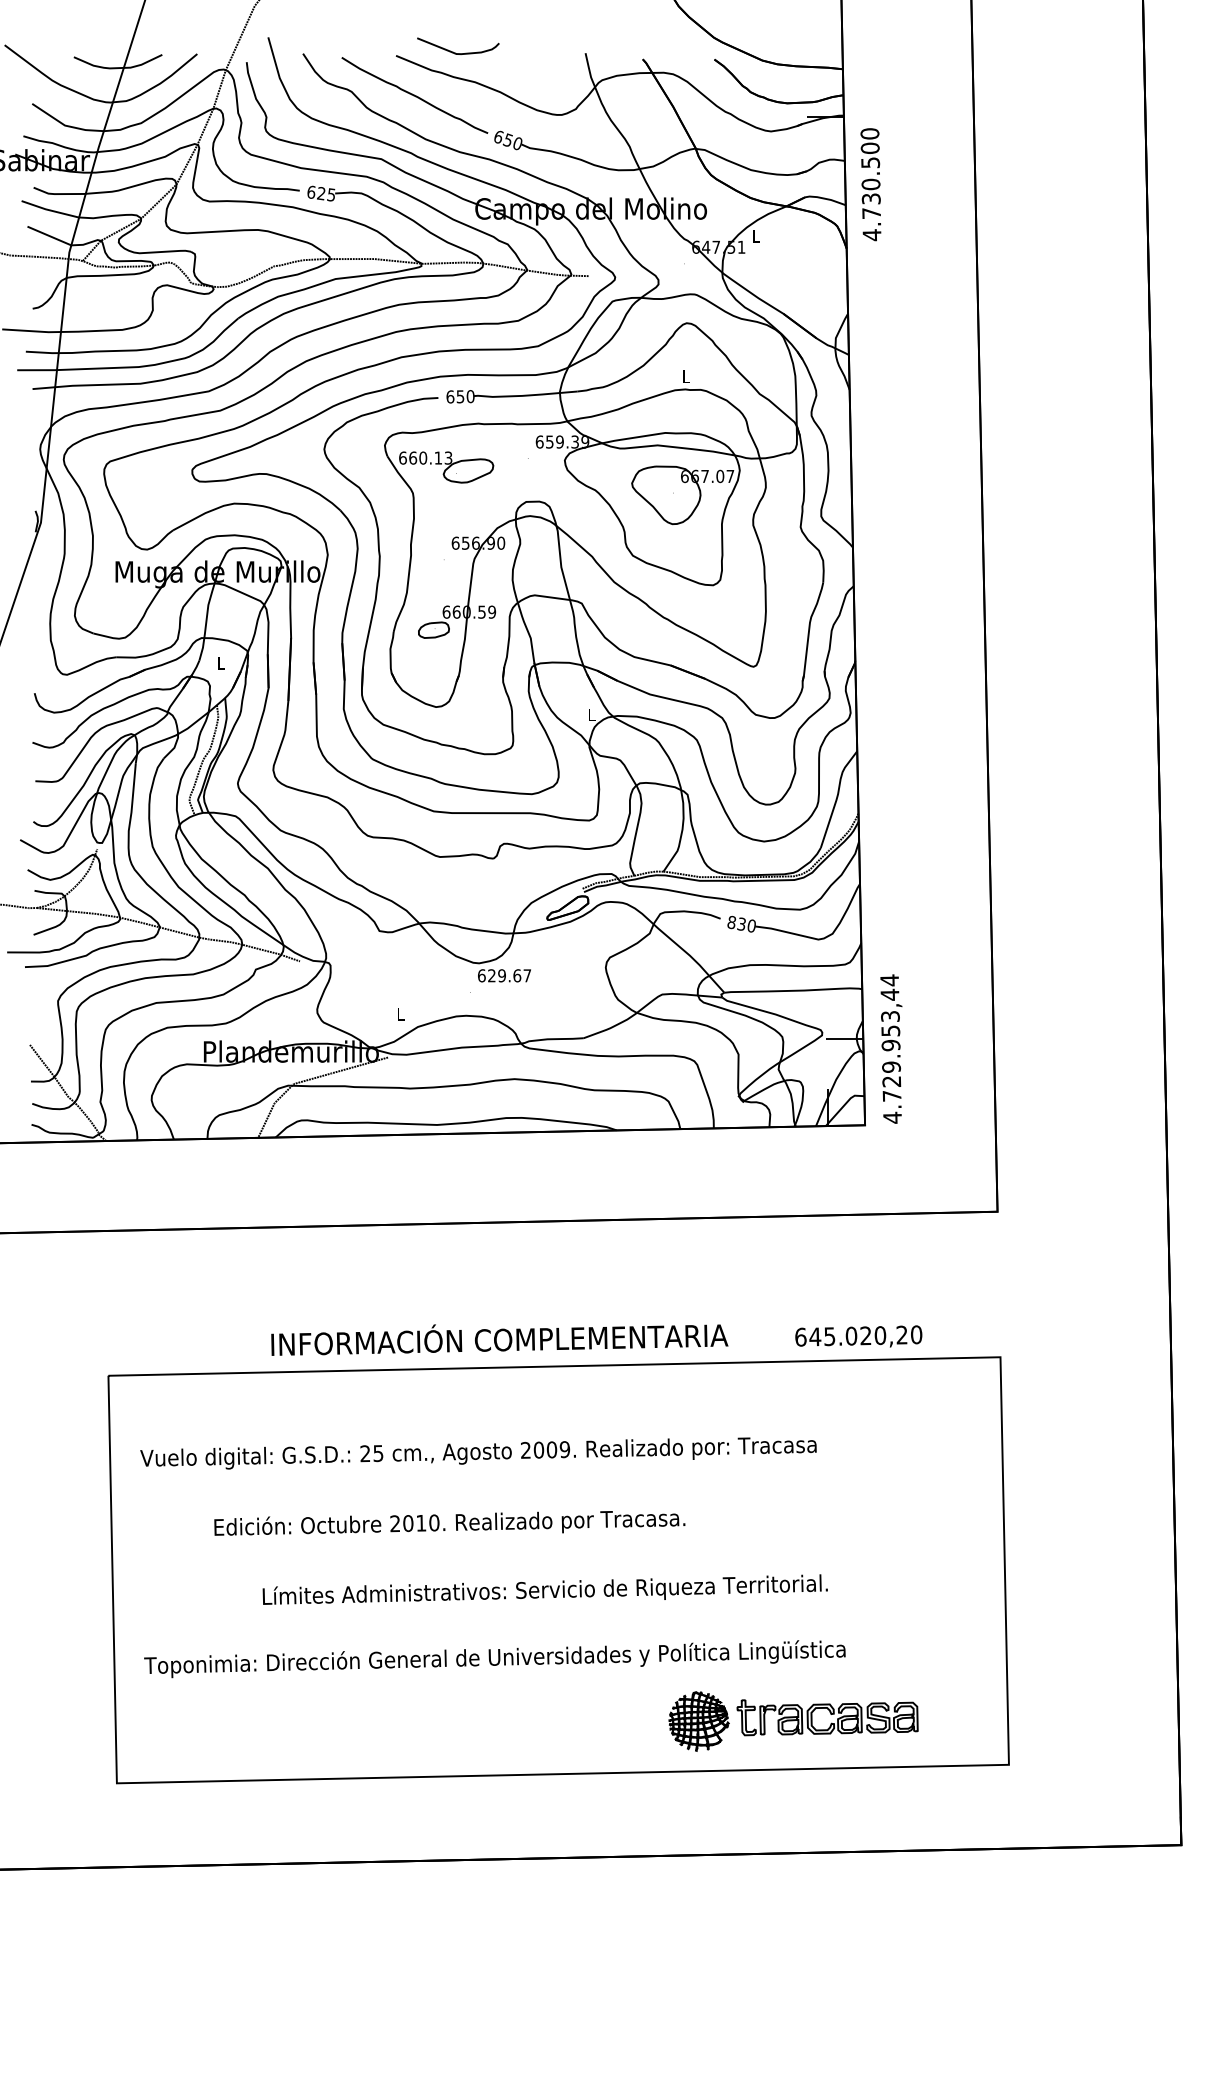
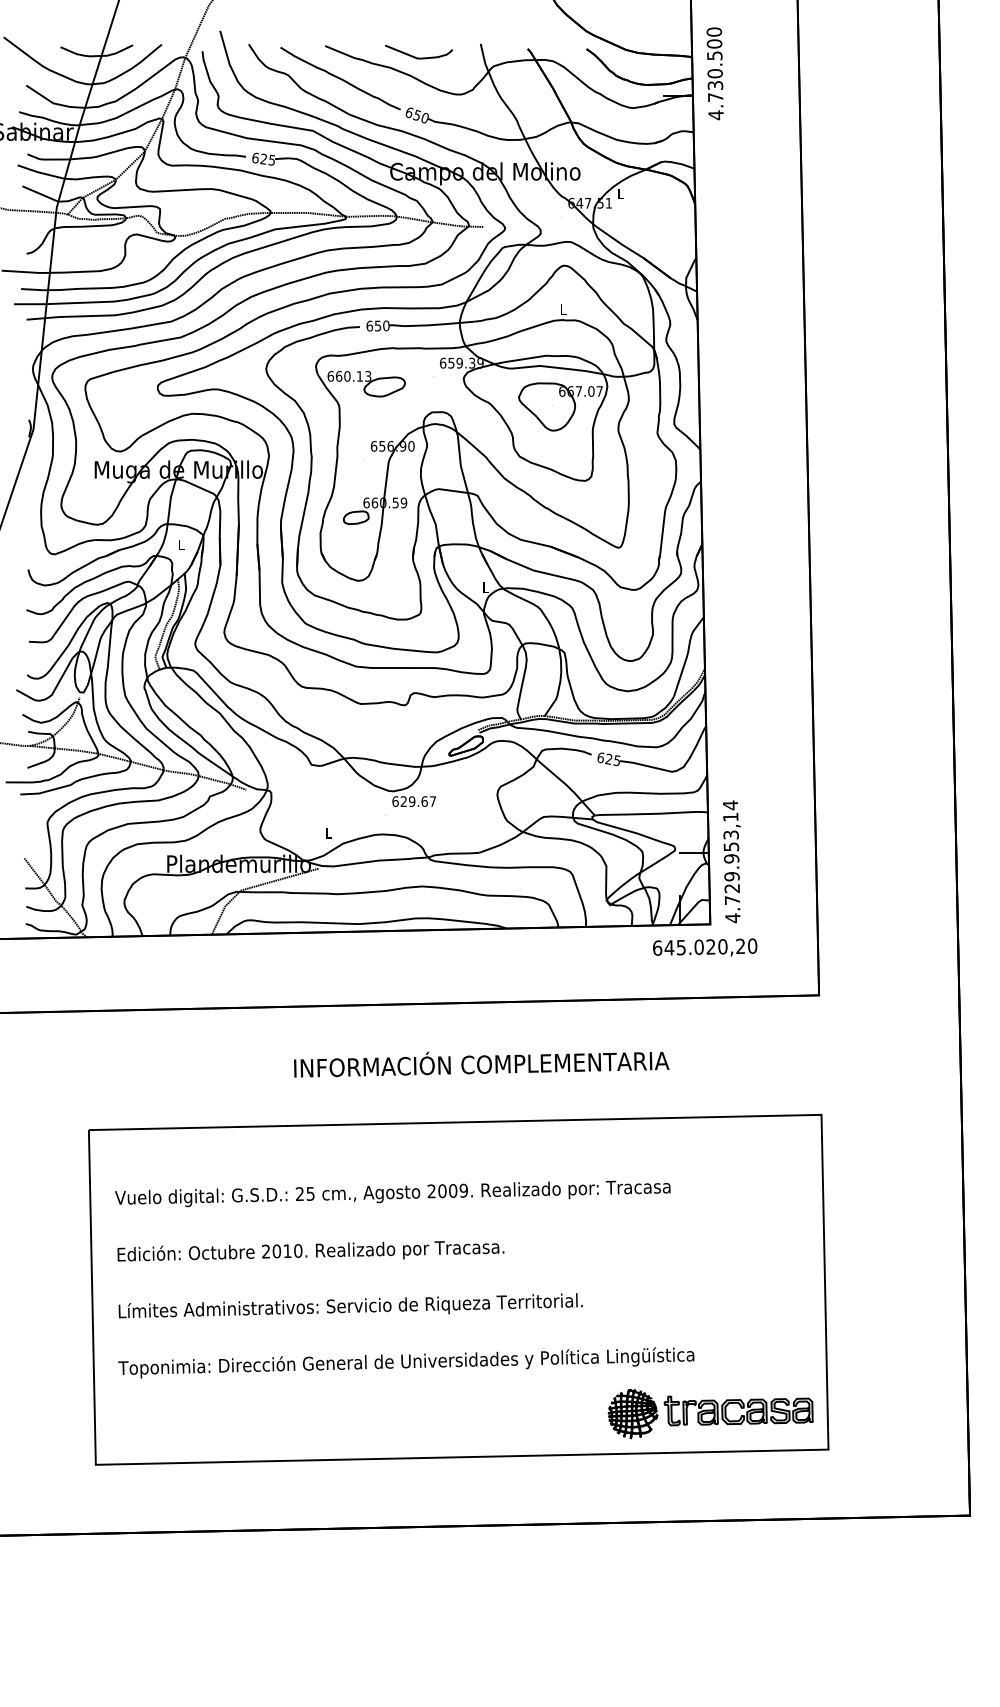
curve: (455, 52) -> (416, 57), moved
text: (870, 184) -> (714, 73), moved
text: (741, 923) -> (608, 758), 830 -> 625
text: (889, 994) -> (730, 816), 4.729.953,44 -> 4.729.953,14
text: (858, 1336) -> (704, 947), moved
text: (499, 1339) -> (481, 1064), moved
text: (449, 1523) -> (310, 1251), moved
text: (544, 1589) -> (350, 1305), moved
part: (793, 1721) -> (710, 1414), moved

